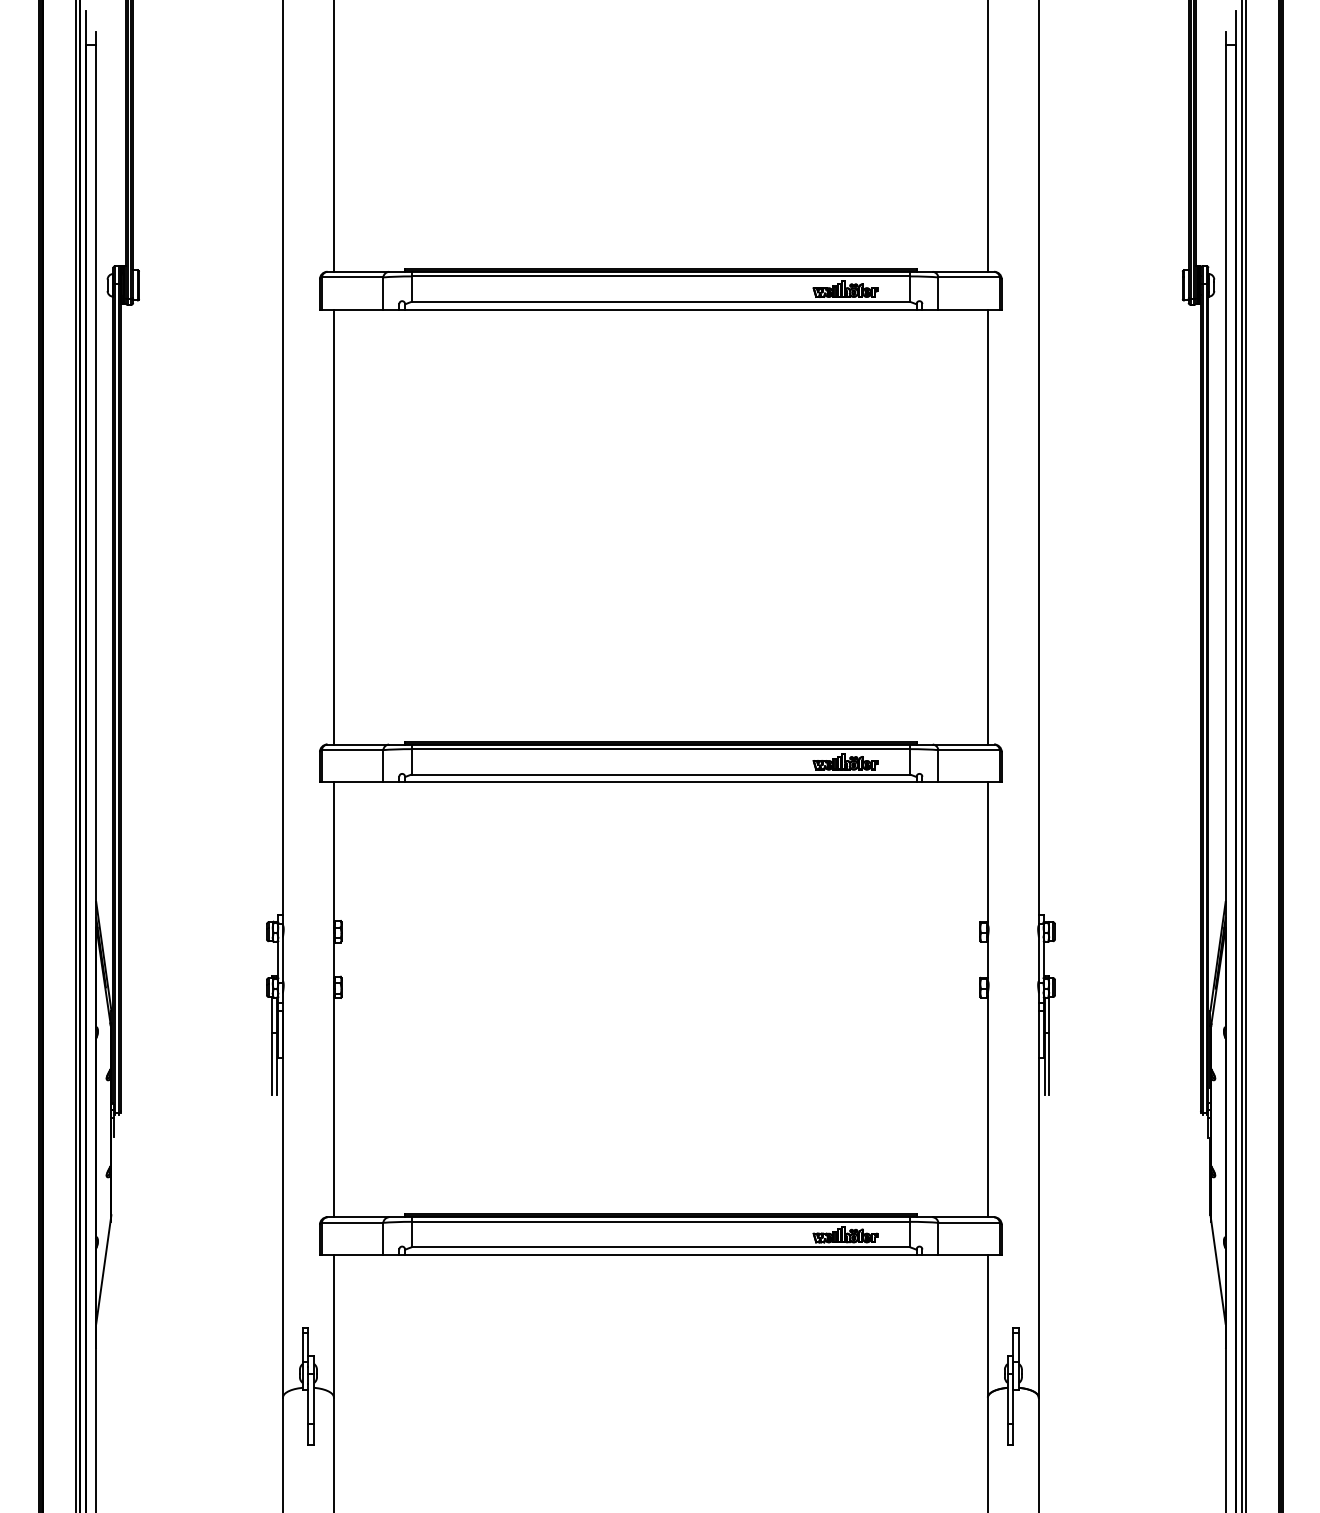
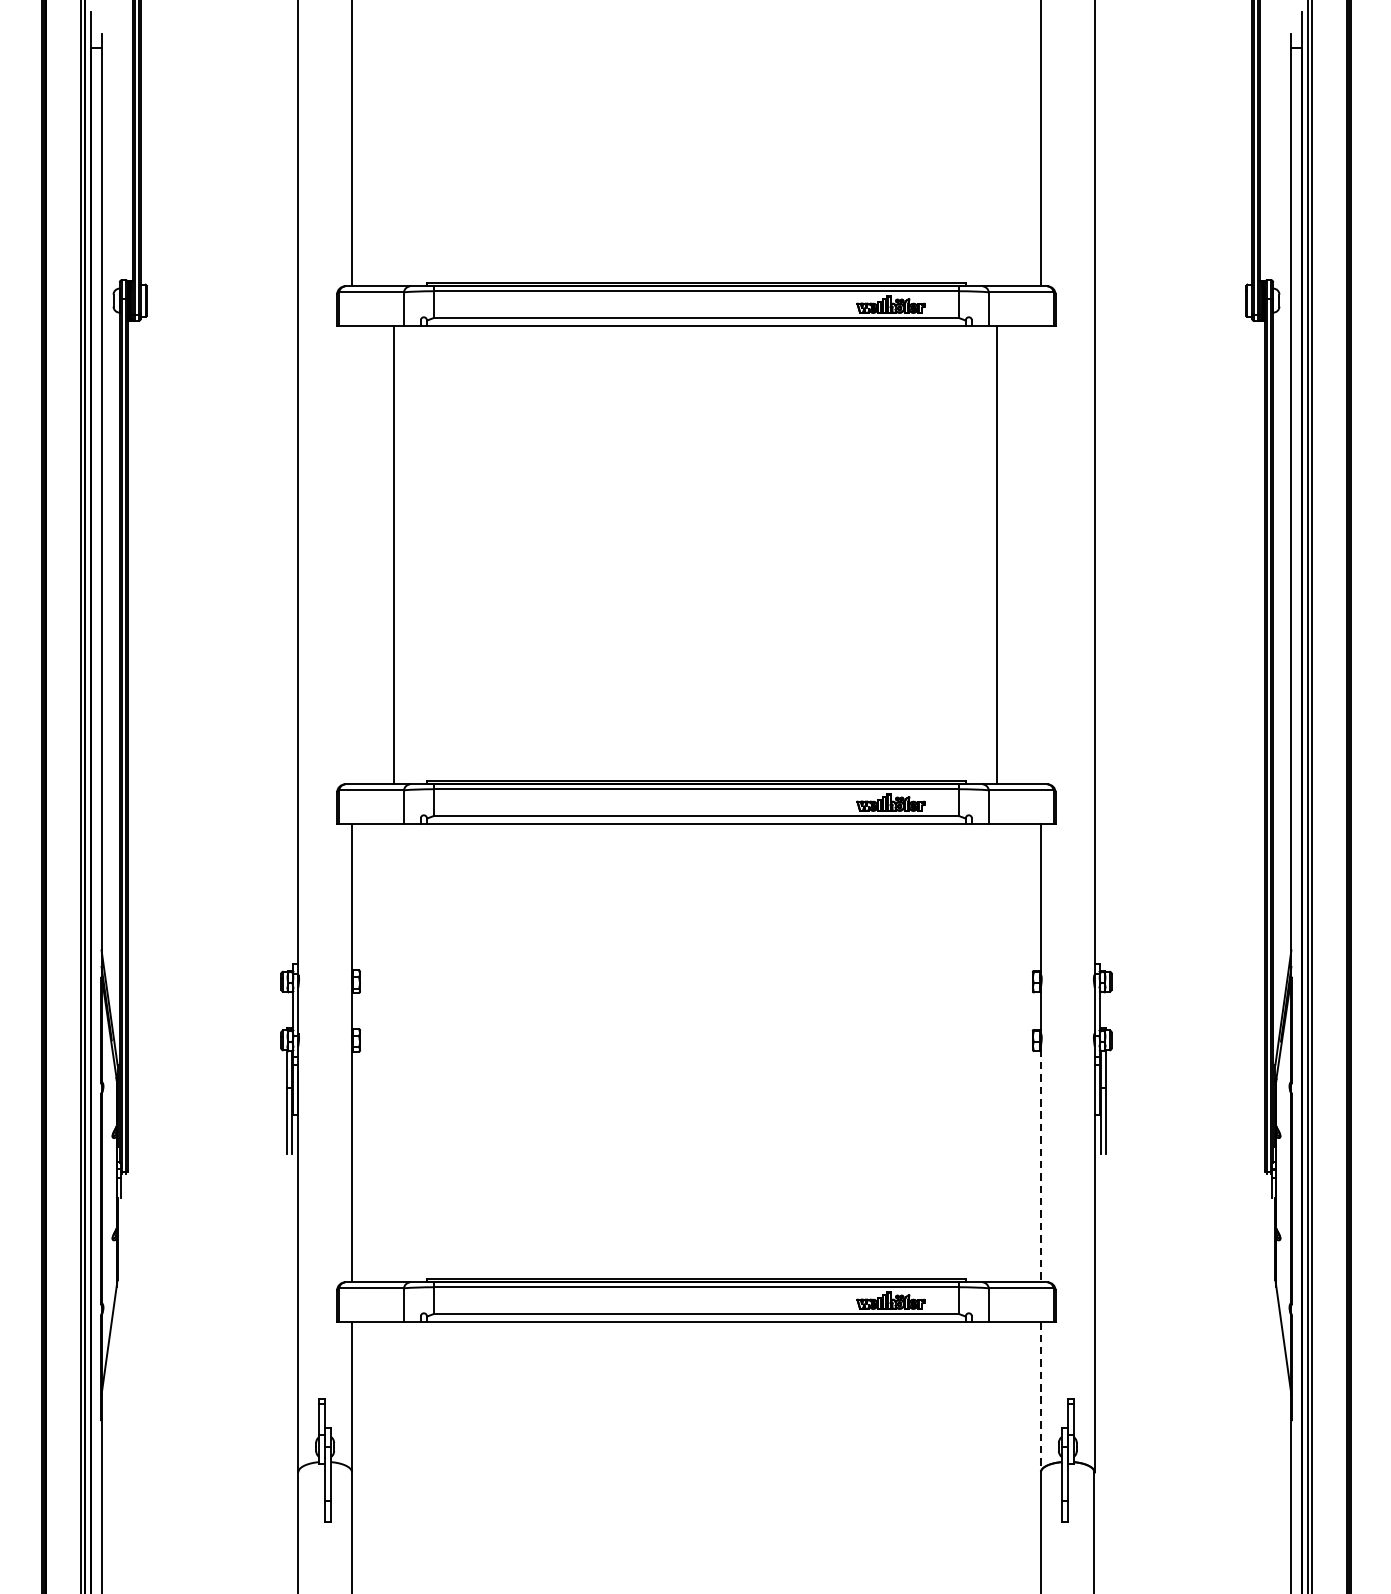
line: (333, 526) -> (393, 554), moved
line: (987, 526) -> (996, 554), moved
line: (987, 1107) -> (1040, 1166), solid -> dashed
line: (987, 1325) -> (1040, 1396), solid -> dashed

